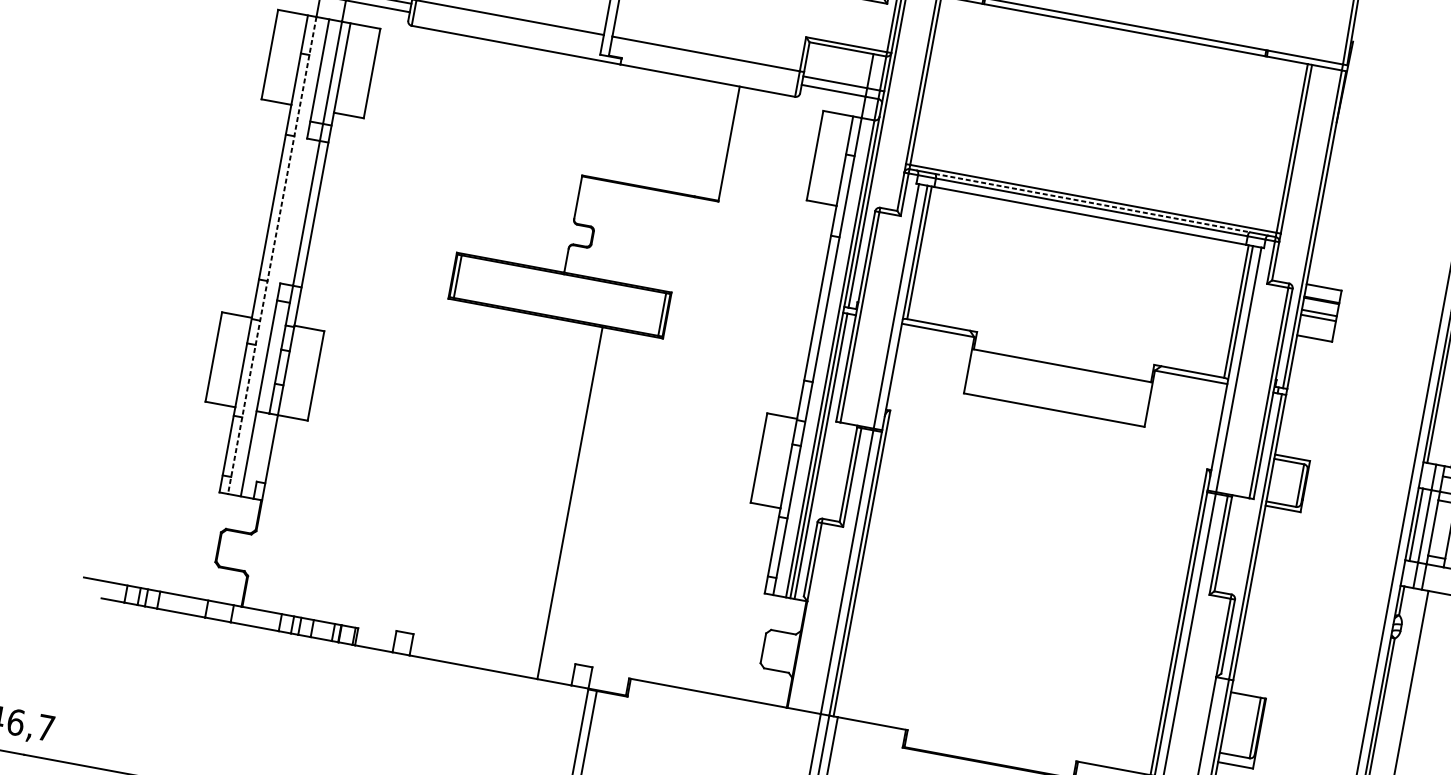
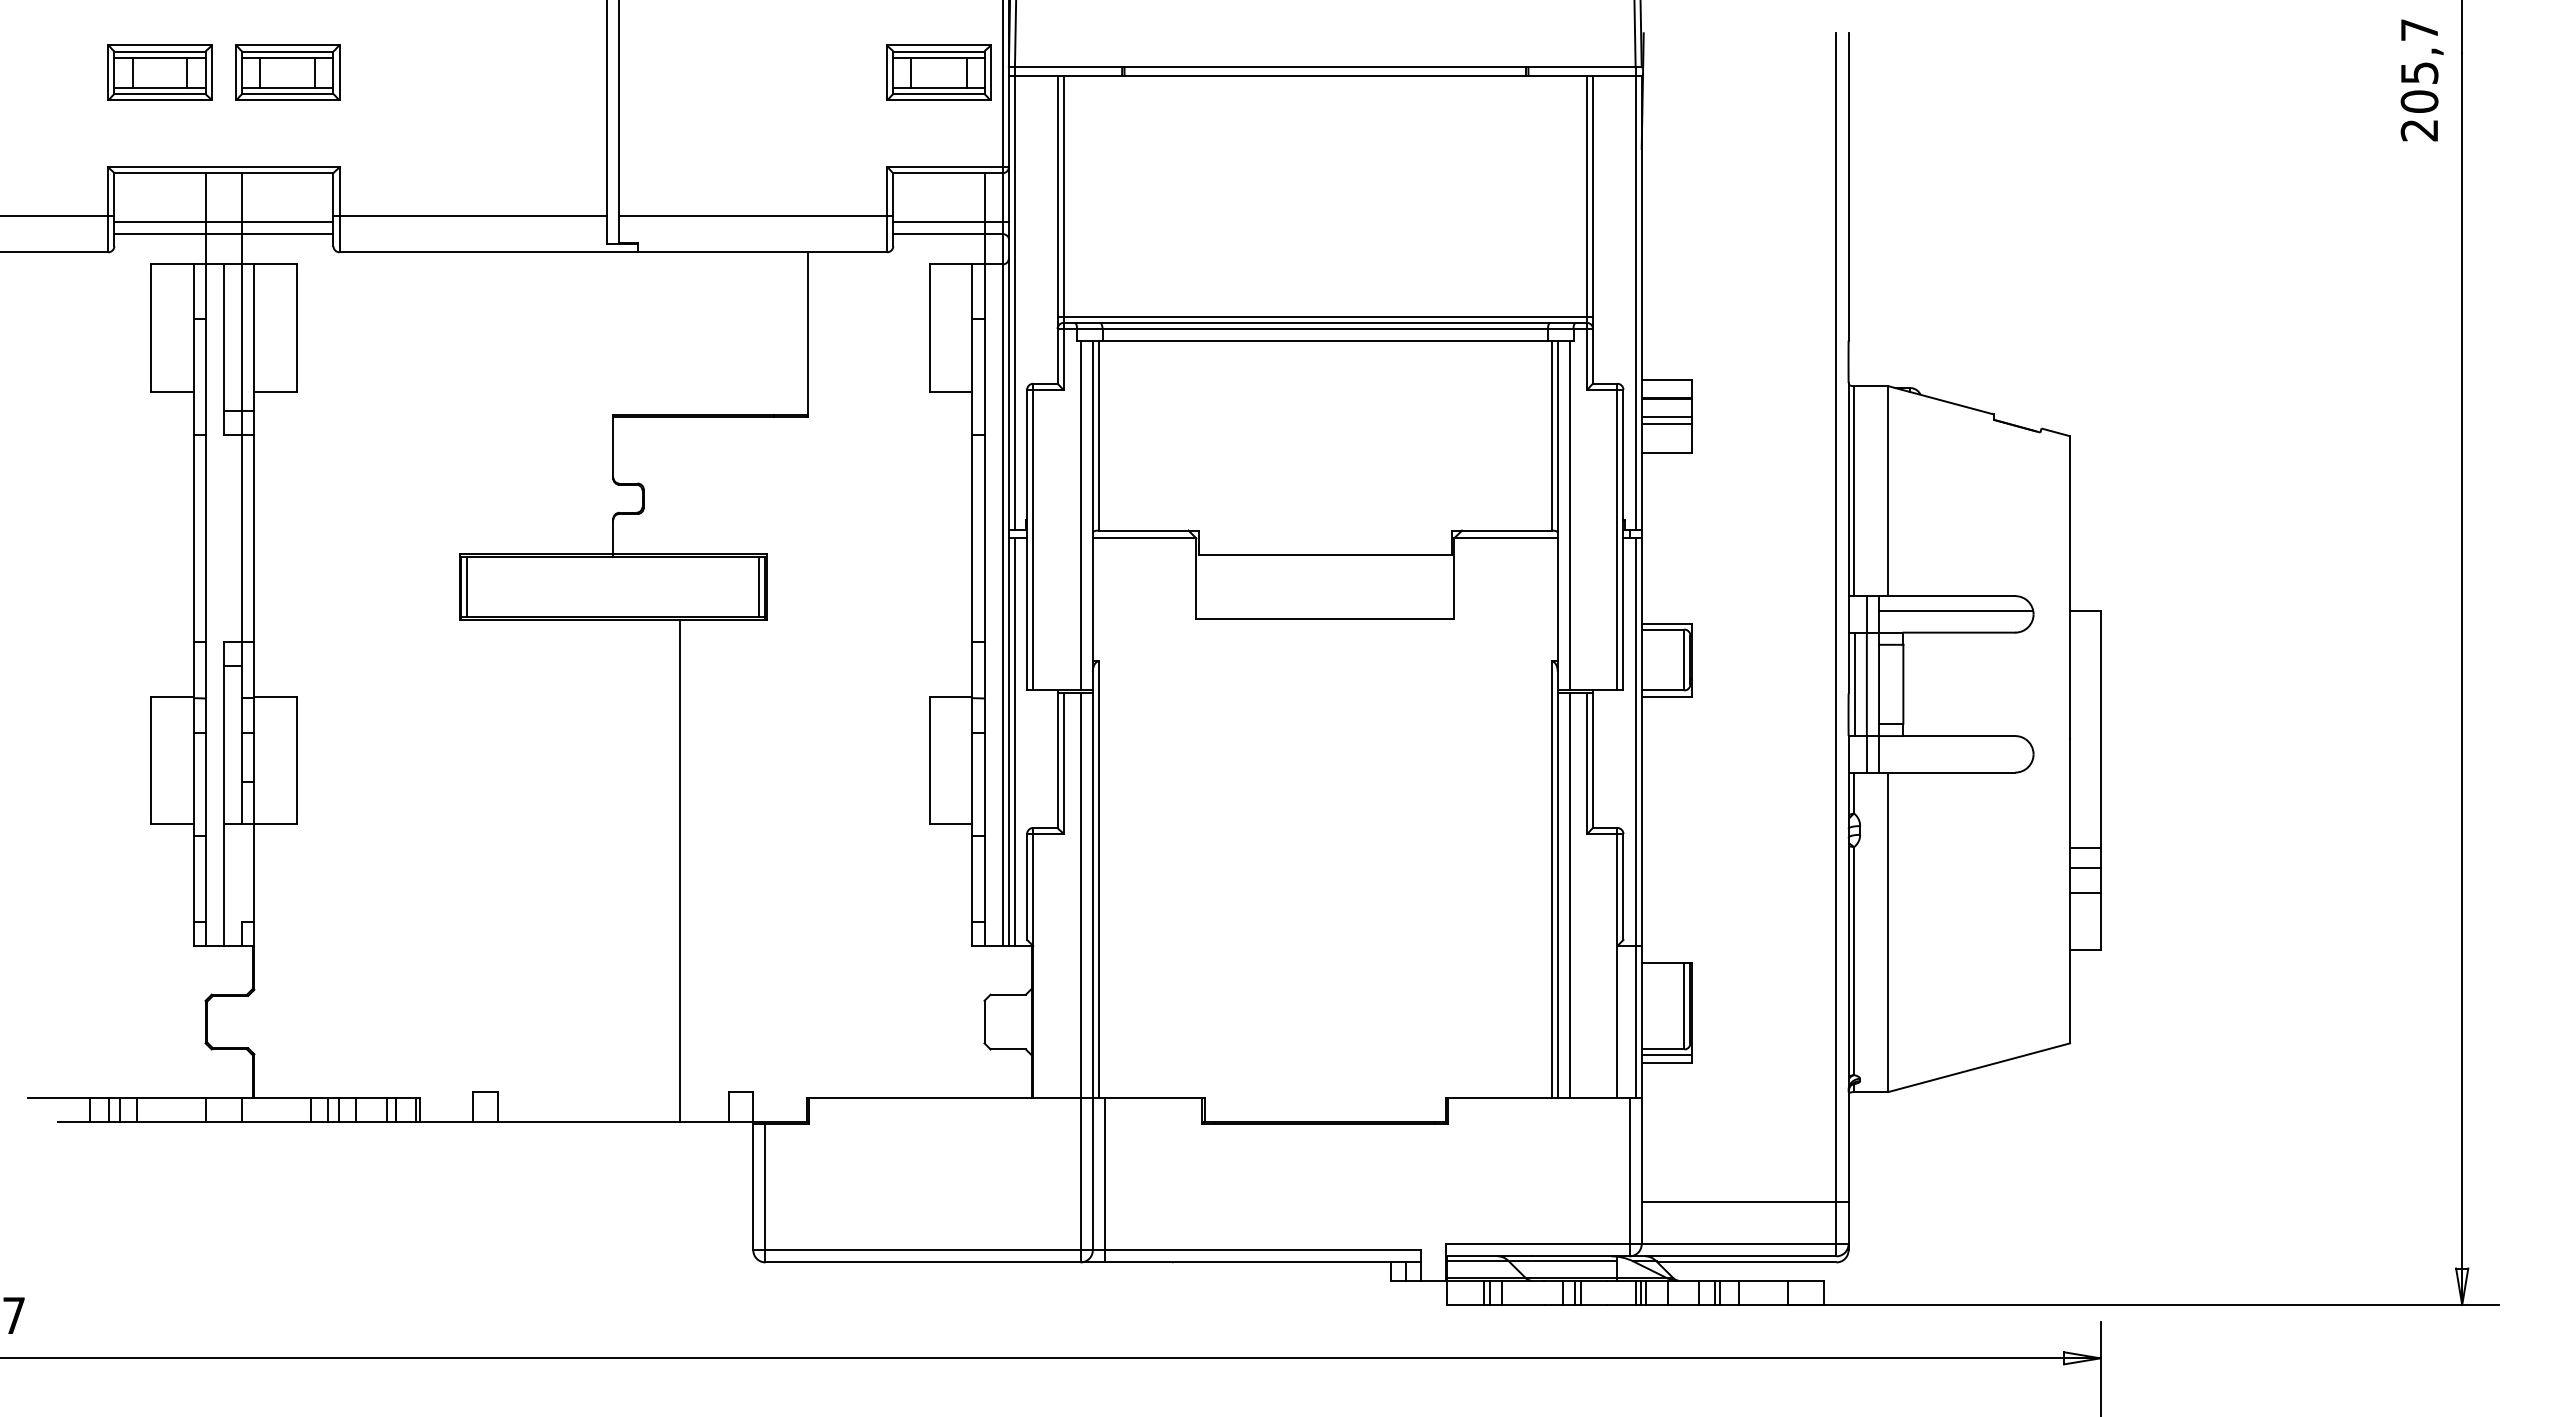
line: (1092, 202) -> (1325, 322), dashed -> solid
line: (272, 255) -> (205, 605), dashed -> solid
line: (1236, 760) -> (1666, 1055), added

